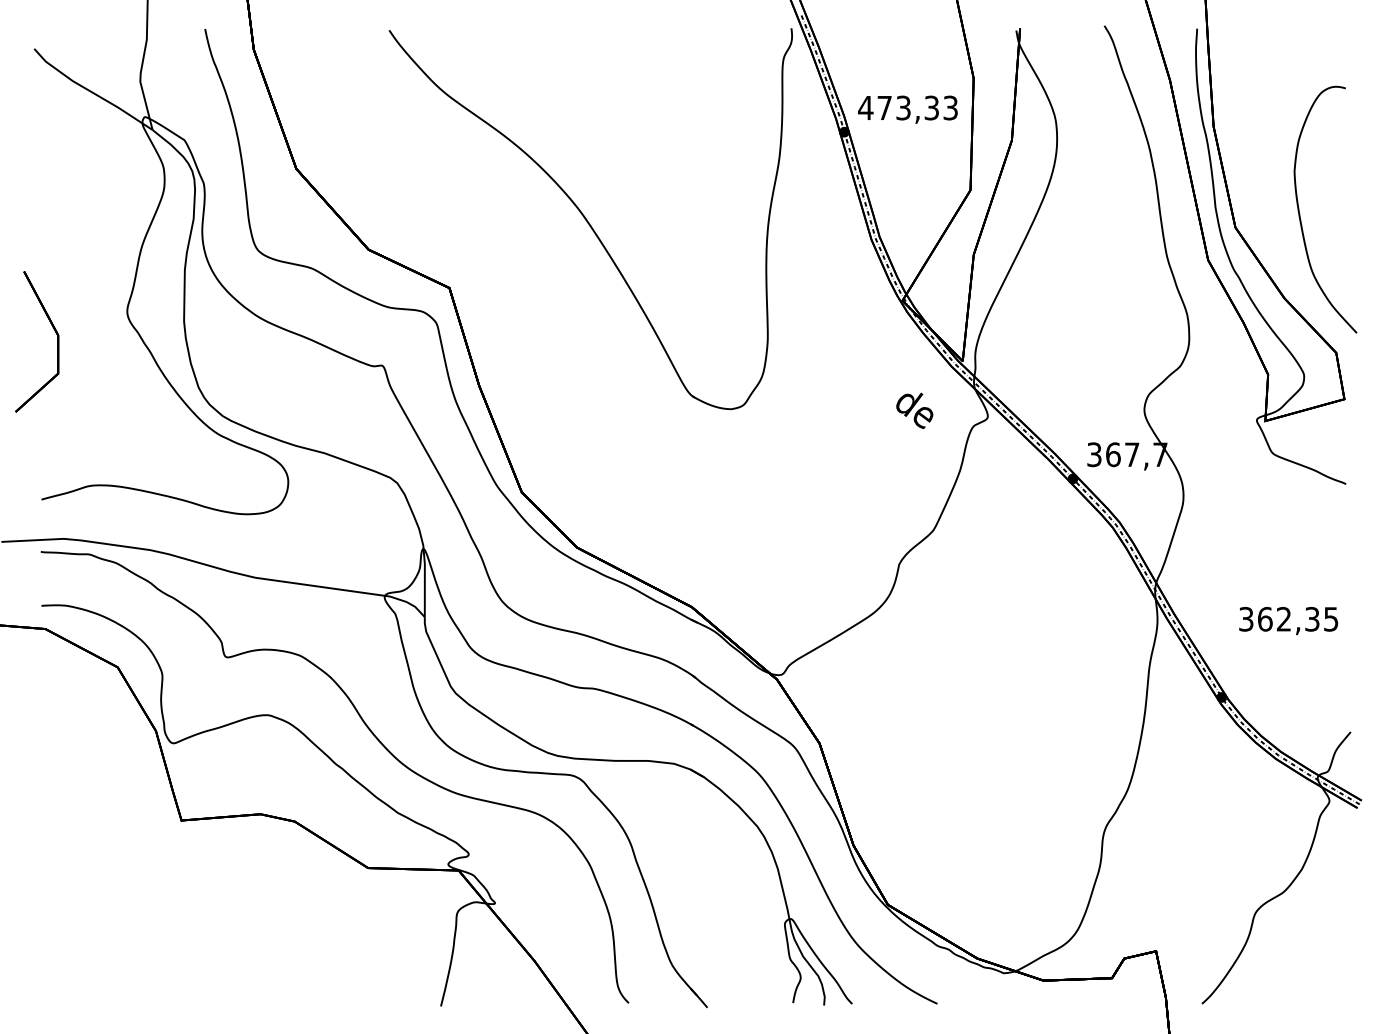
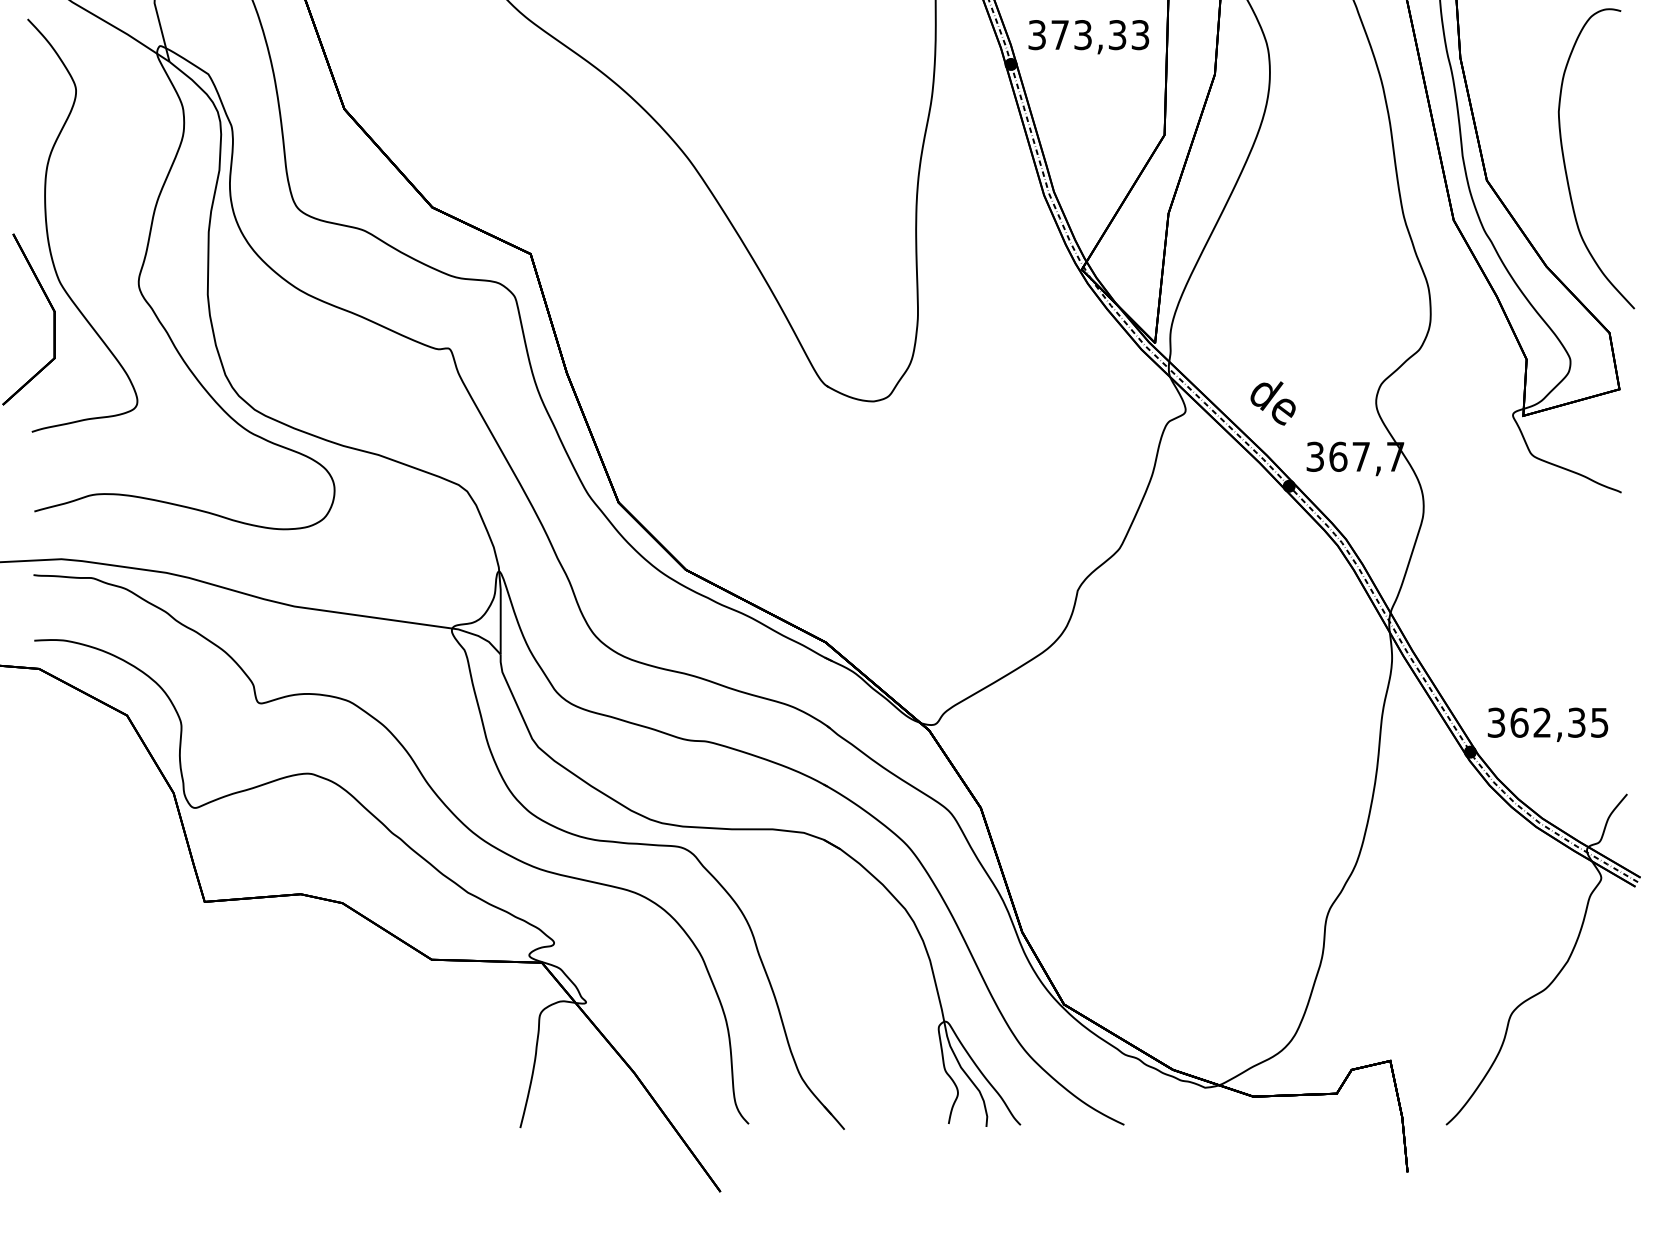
text: (865, 107) -> (1036, 34), 473,33 -> 373,33
curve: (53, 271) -> (48, 233), added
text: (914, 410) -> (1272, 403), moved
text: (1288, 621) -> (1547, 725), moved

